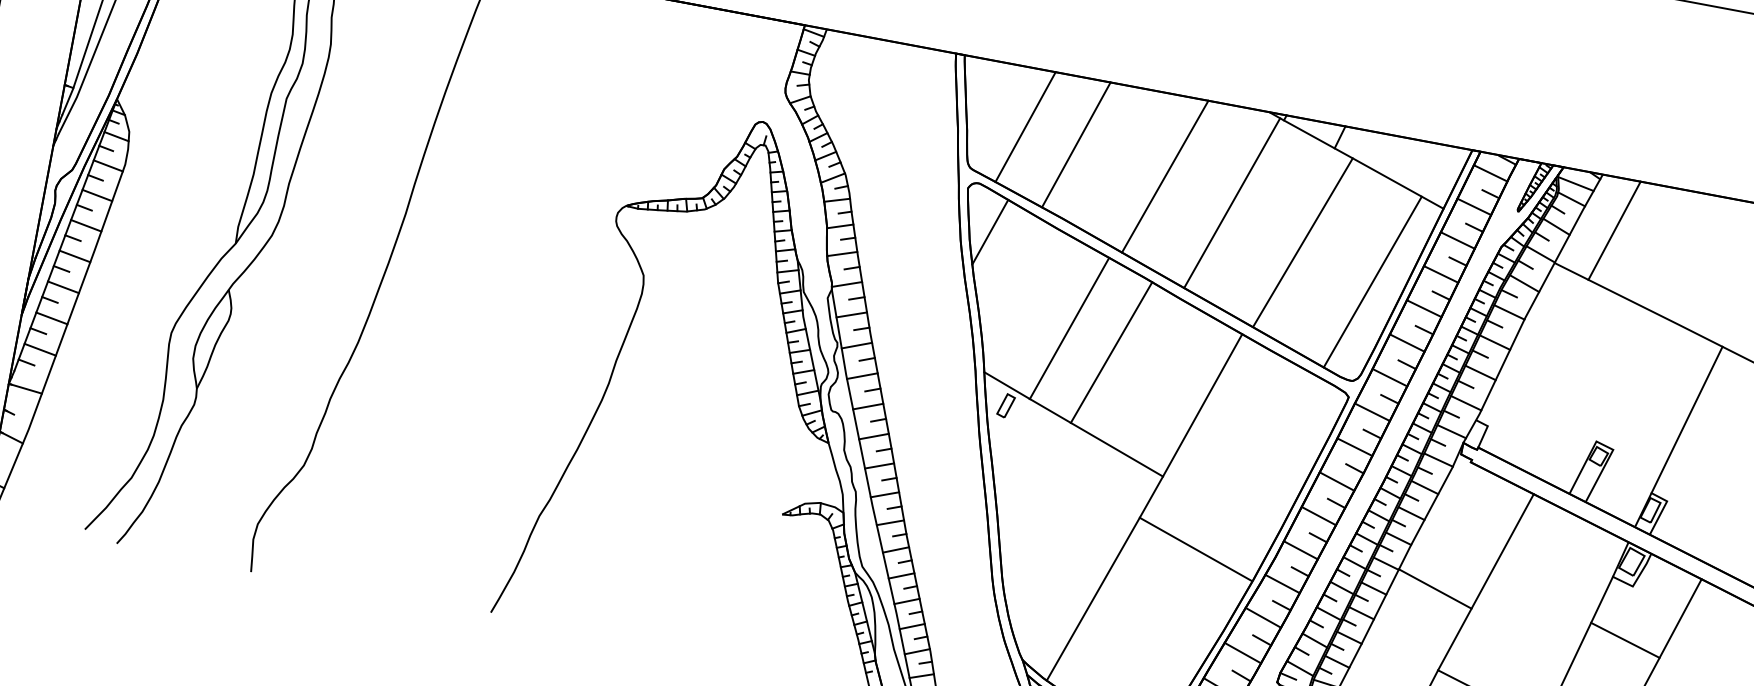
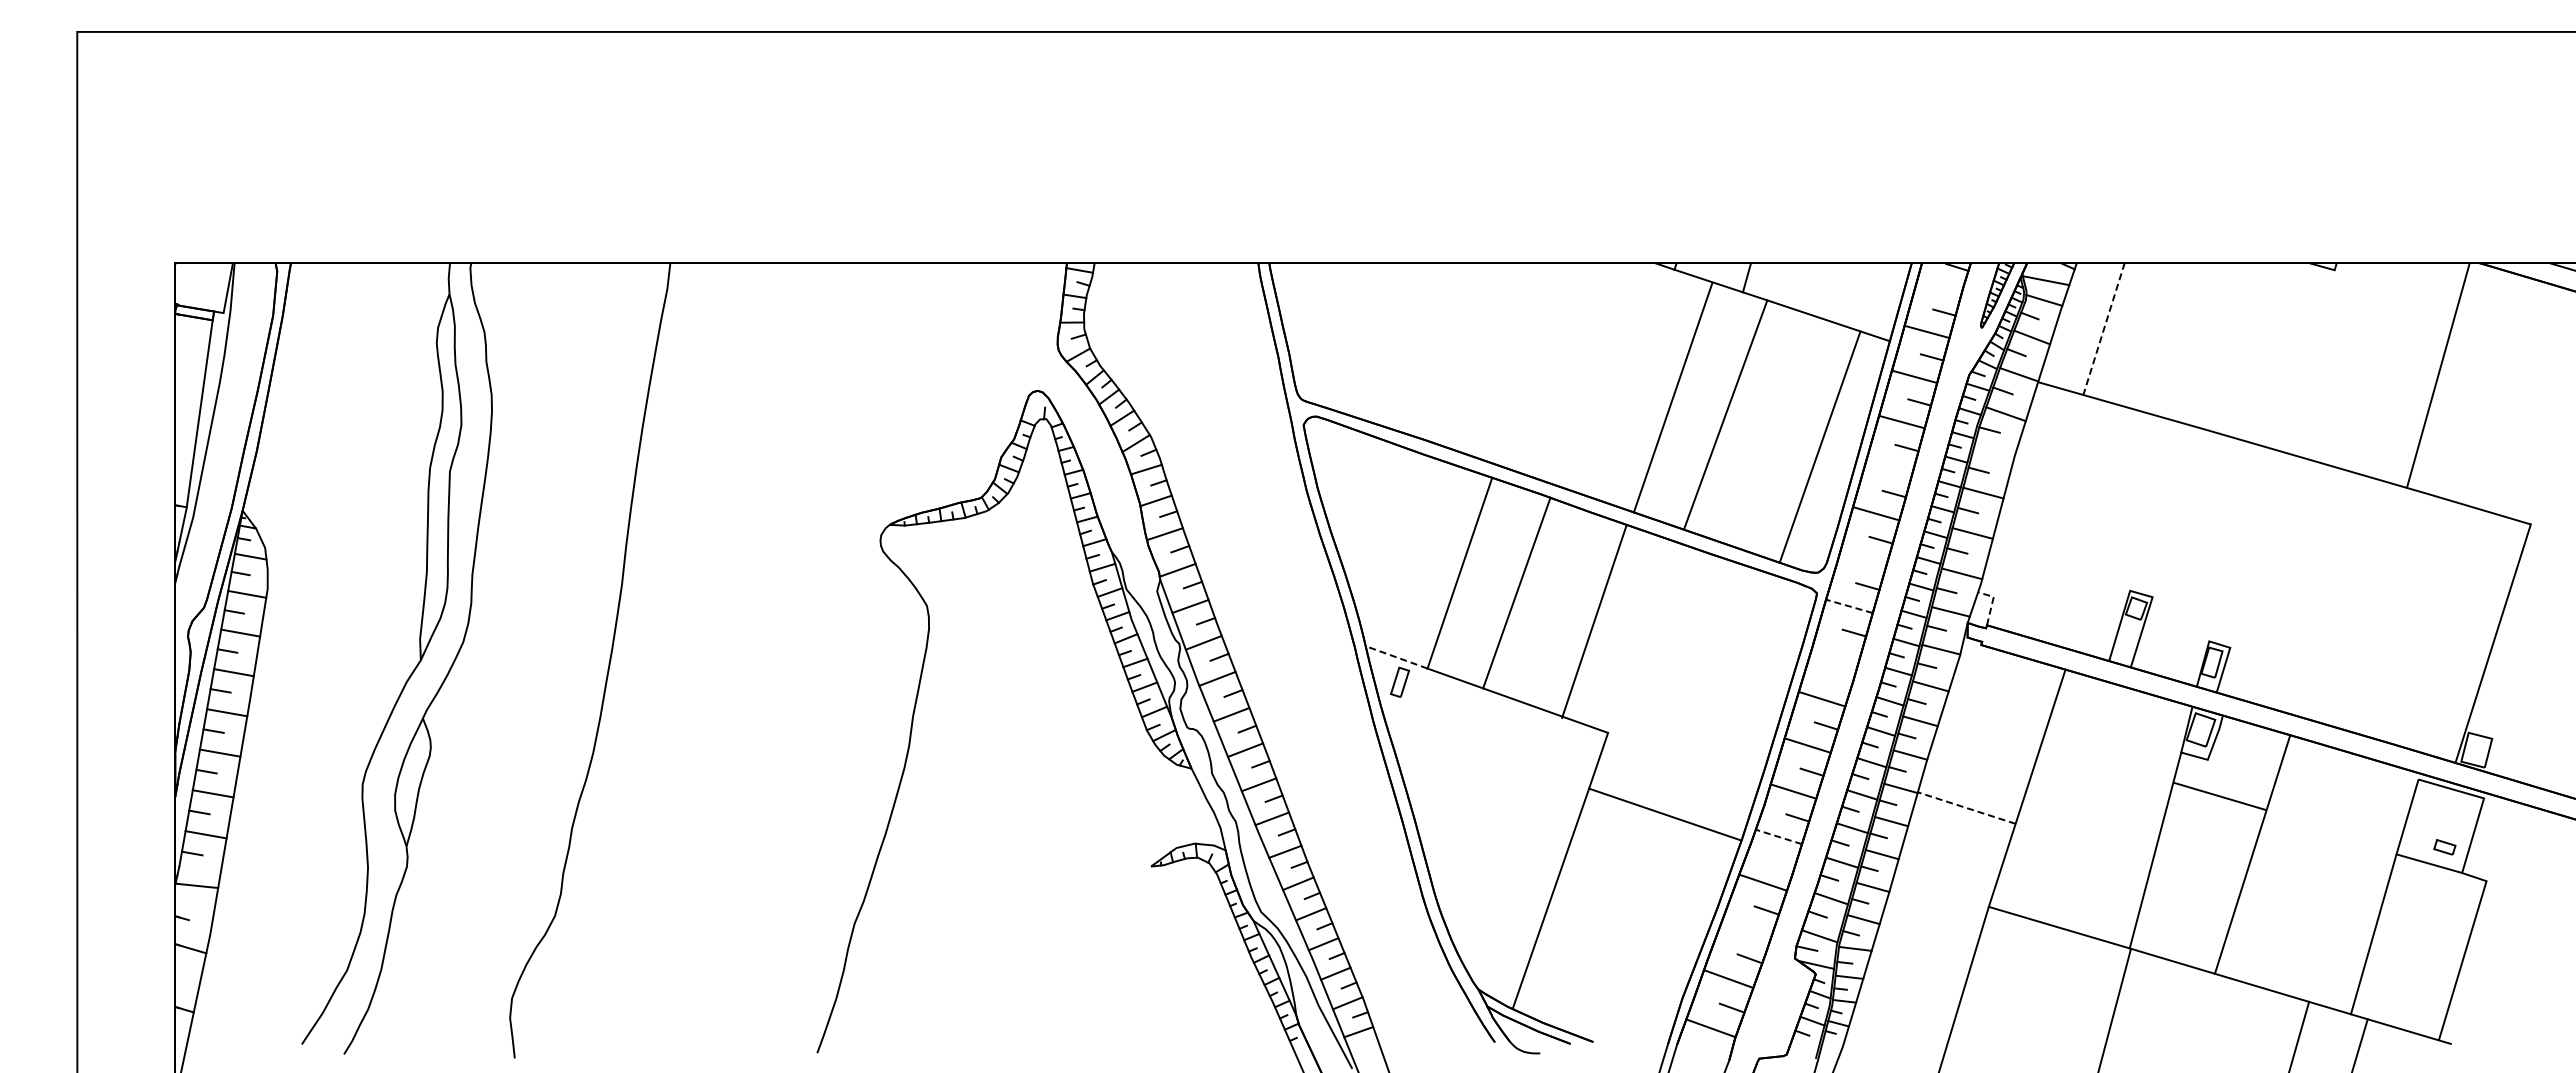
line: (1025, 126) -> (1359, 336), removed
line: (1075, 144) -> (1425, 346), removed
line: (1490, 173) -> (1939, 287), removed
line: (1164, 176) -> (1541, 365), removed
line: (1231, 202) -> (1672, 397), moved
line: (1614, 231) -> (2103, 329), solid -> dashed
line: (989, 232) -> (1340, 473), removed
line: (1424, 308) -> (1889, 467), removed
line: (1508, 311) -> (1993, 452), removed
line: (1389, 377) -> (1862, 559), removed
line: (1006, 385) -> (1396, 657), solid -> dashed
line: (1202, 405) -> (1594, 621), moved
line: (1371, 412) -> (1848, 606), solid -> dashed
line: (1686, 419) -> (2235, 543), removed
line: (1486, 430) -> (1992, 602), solid -> dashed
line: (1354, 446) -> (1835, 652), removed
line: (1354, 468) -> (1840, 679), removed
line: (1282, 583) -> (1778, 836), solid -> dashed
line: (1435, 588) -> (1966, 807), solid -> dashed
line: (1281, 605) -> (1782, 863), removed
line: (1625, 639) -> (2219, 795), moved
line: (1242, 652) -> (1745, 930), removed

